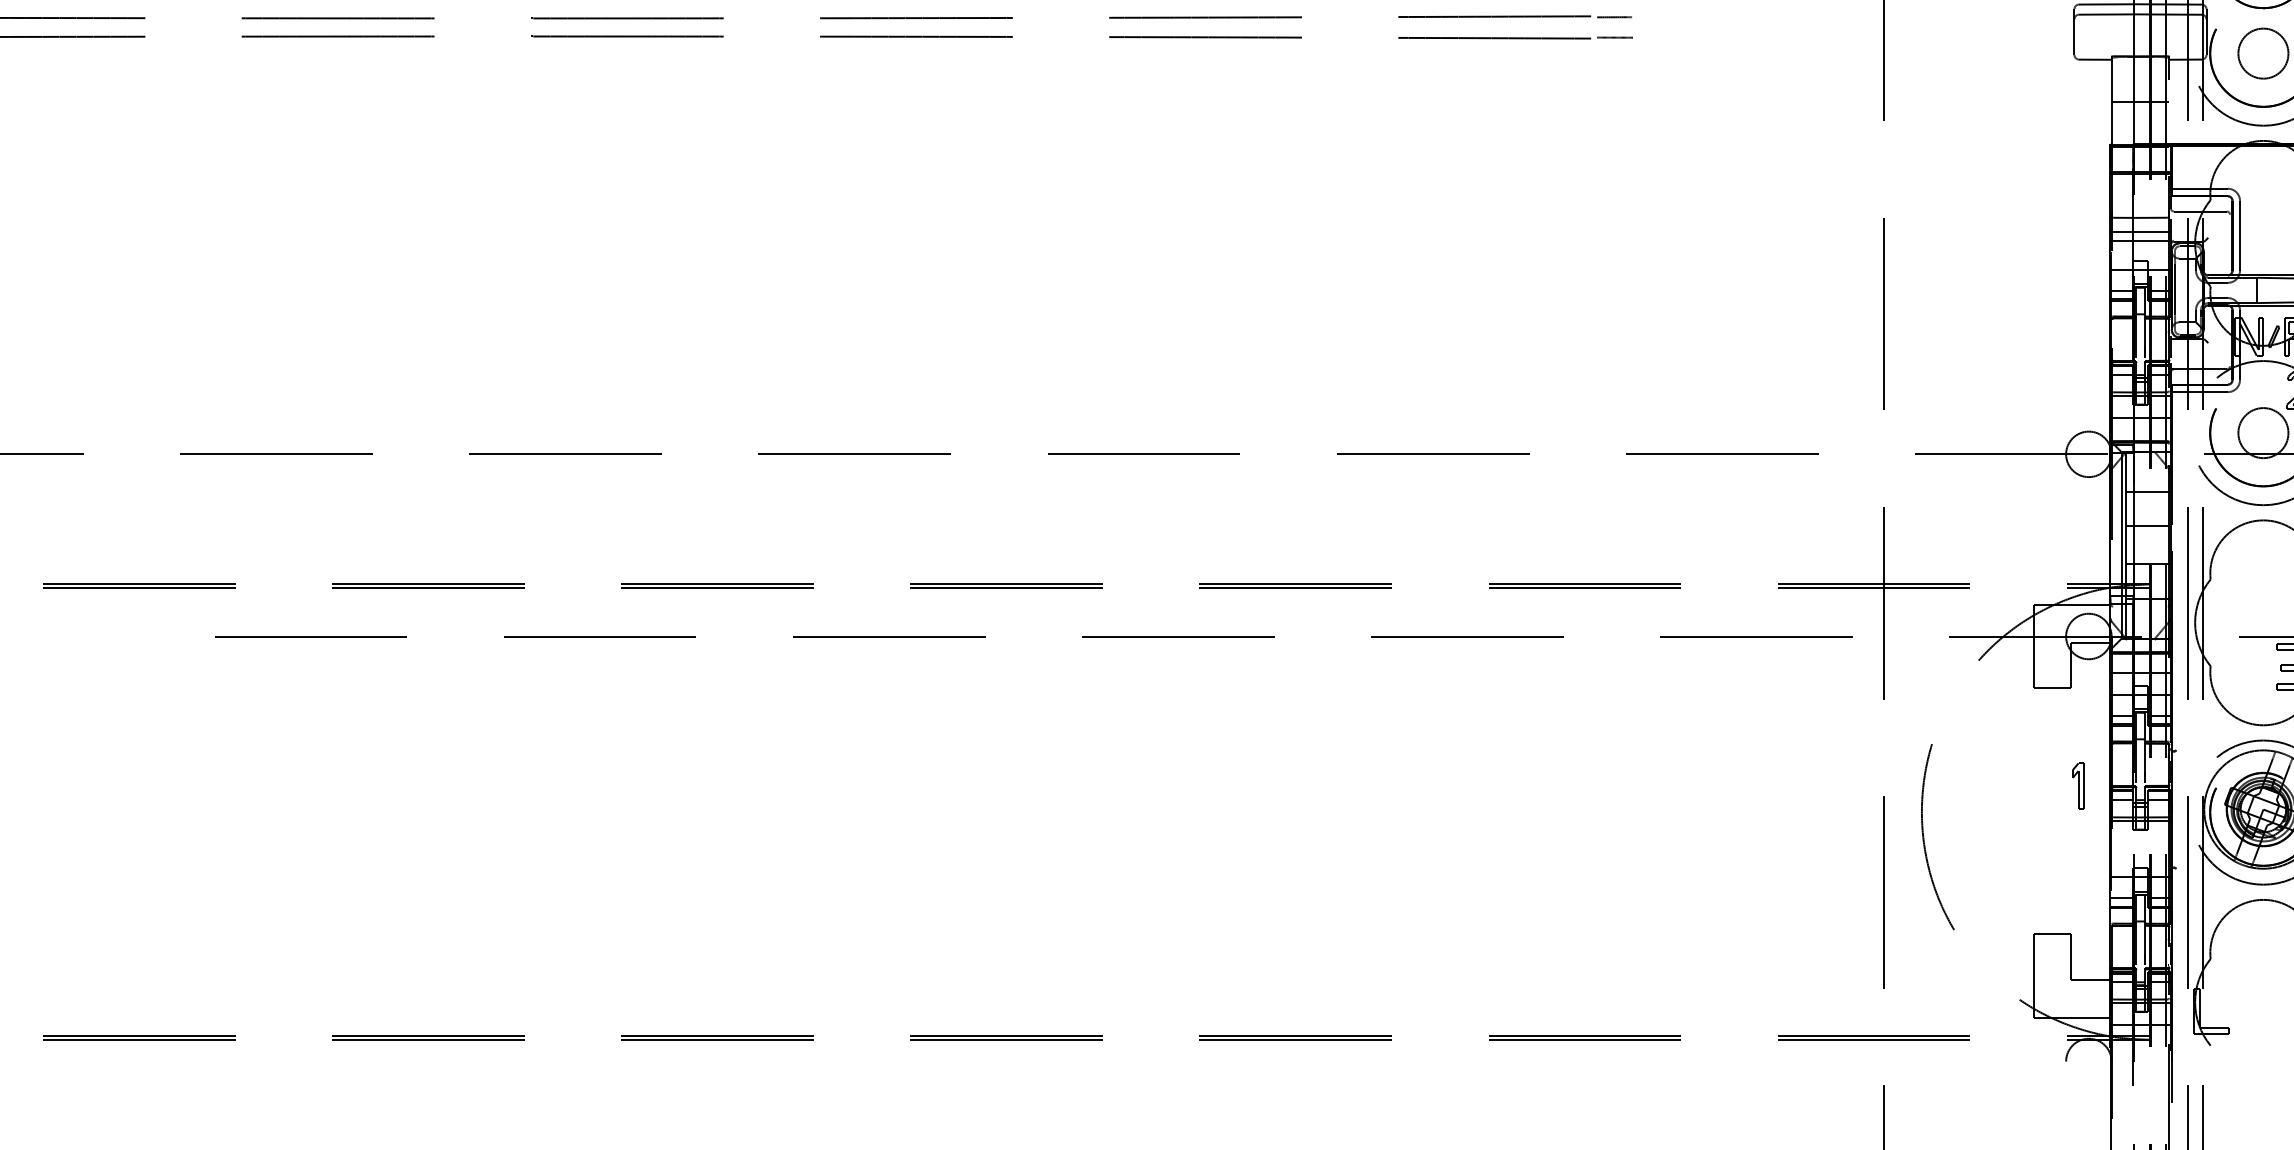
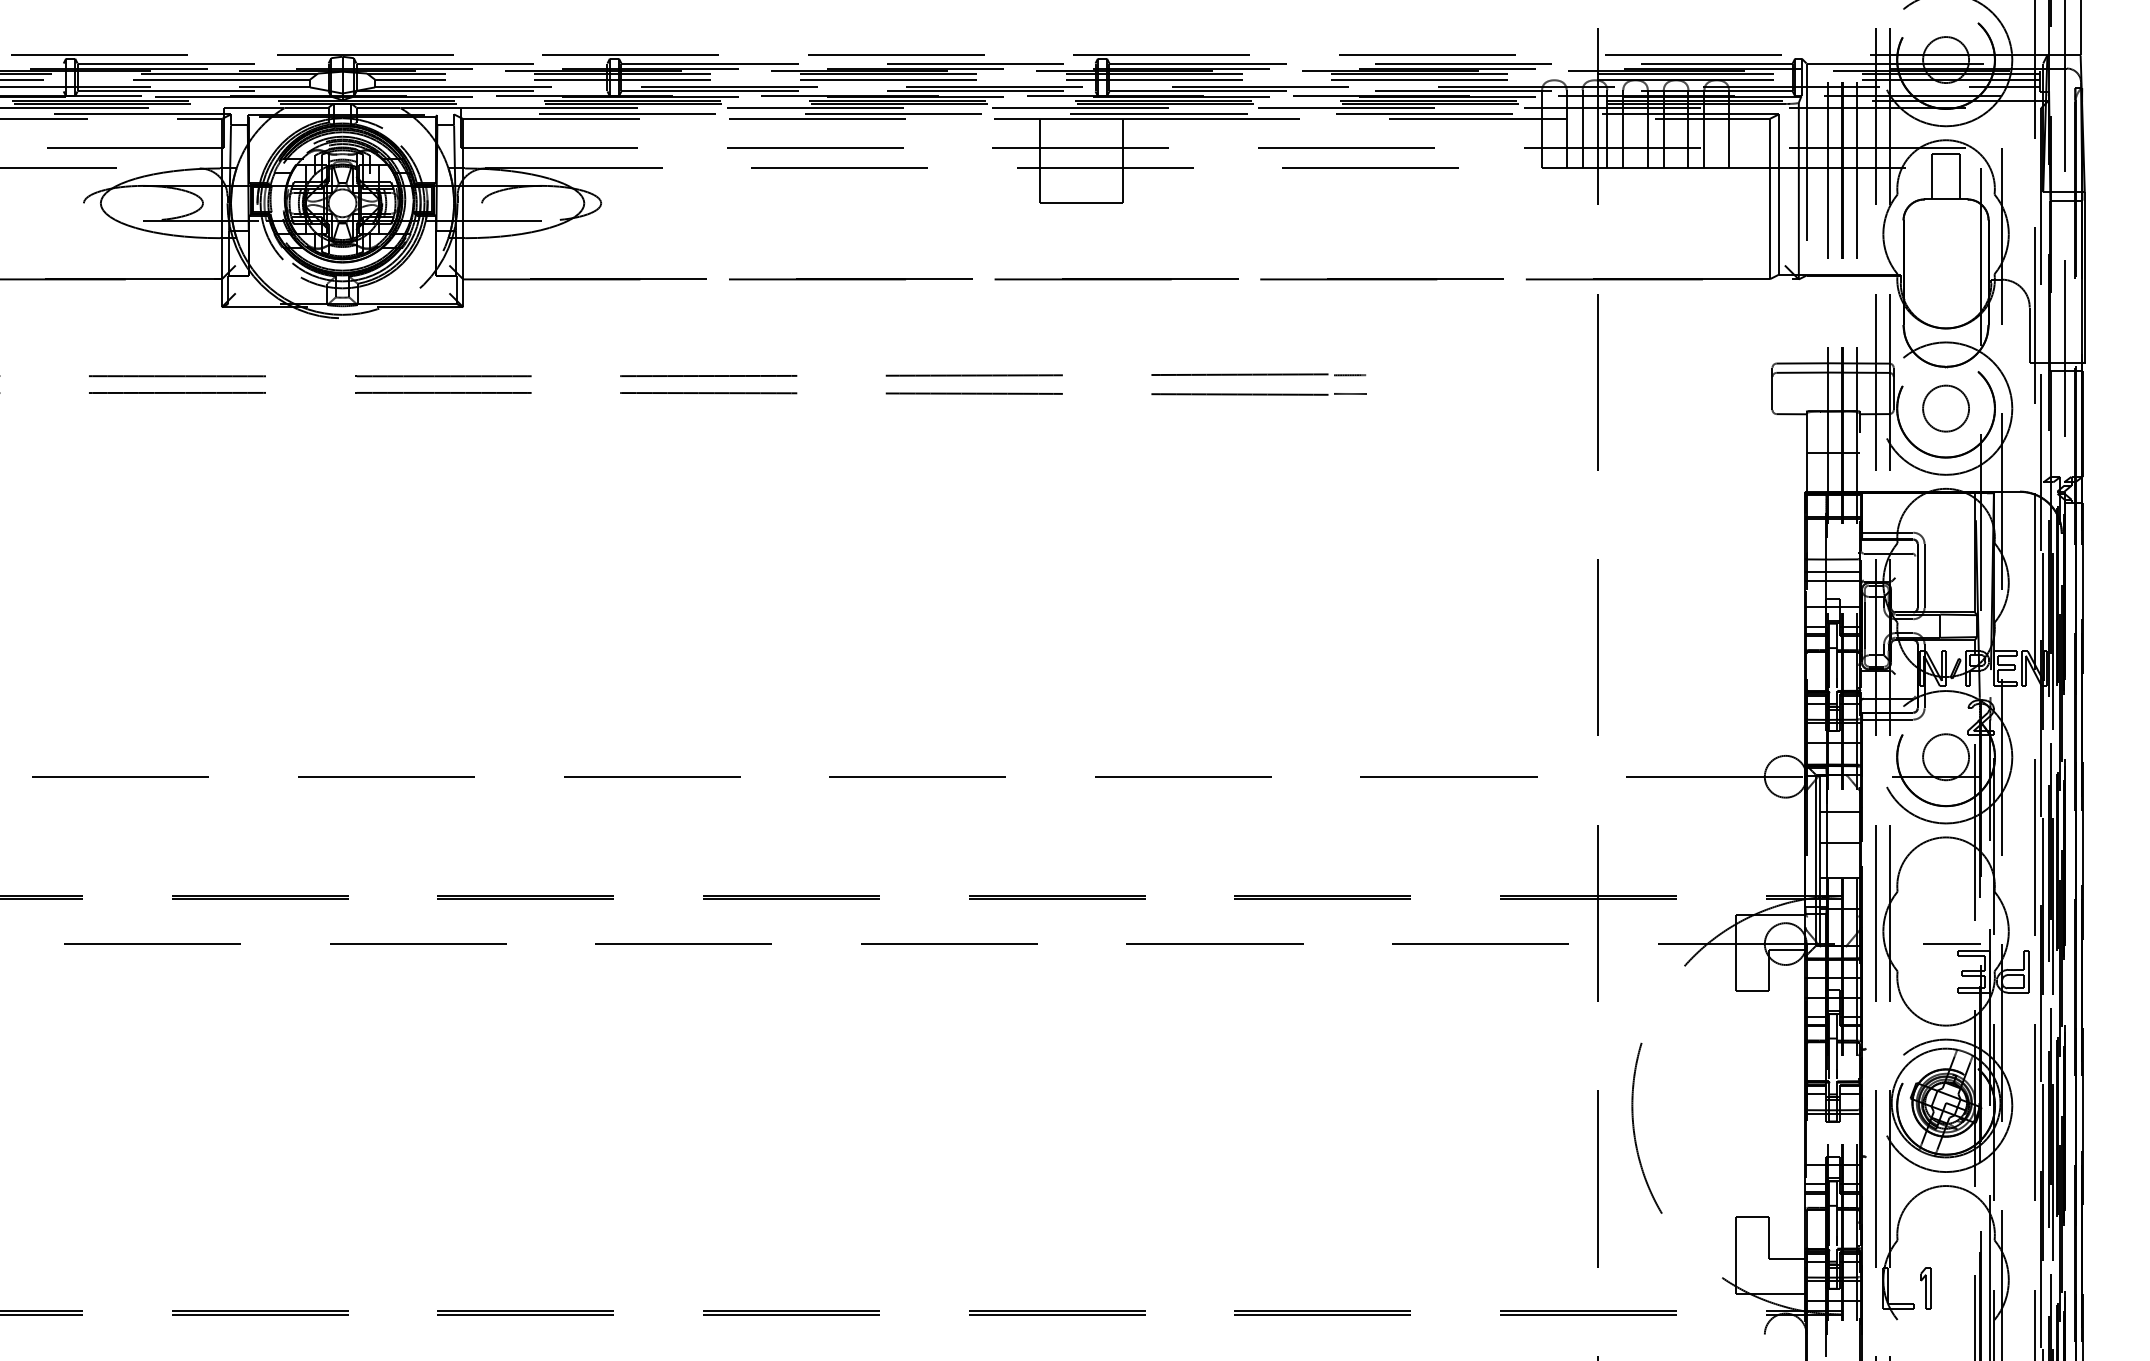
part: (2077, 786) -> (1925, 1288), moved

